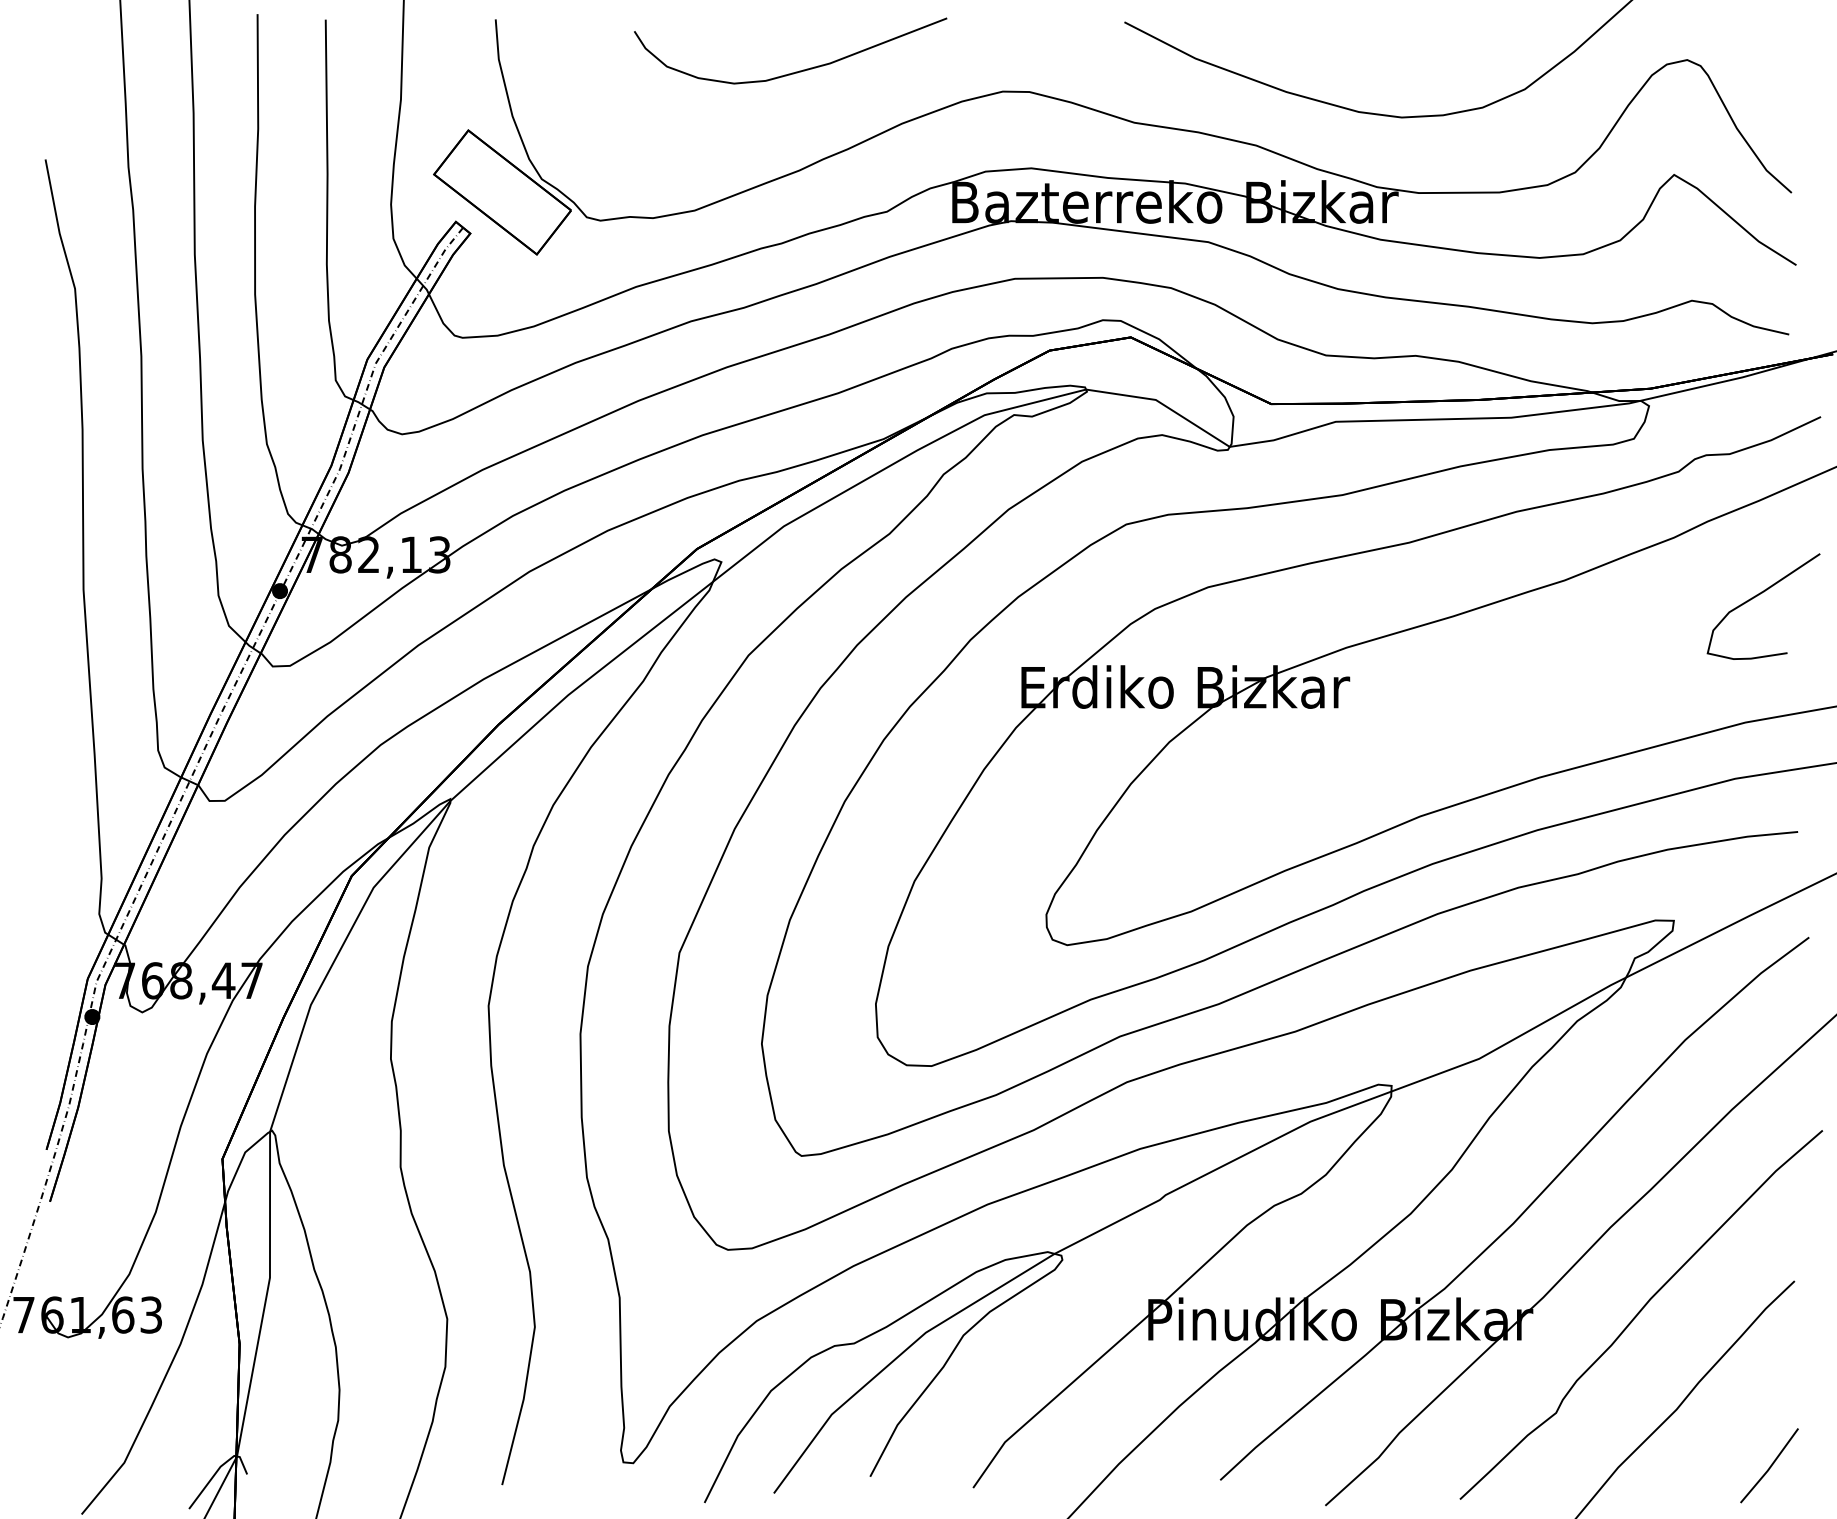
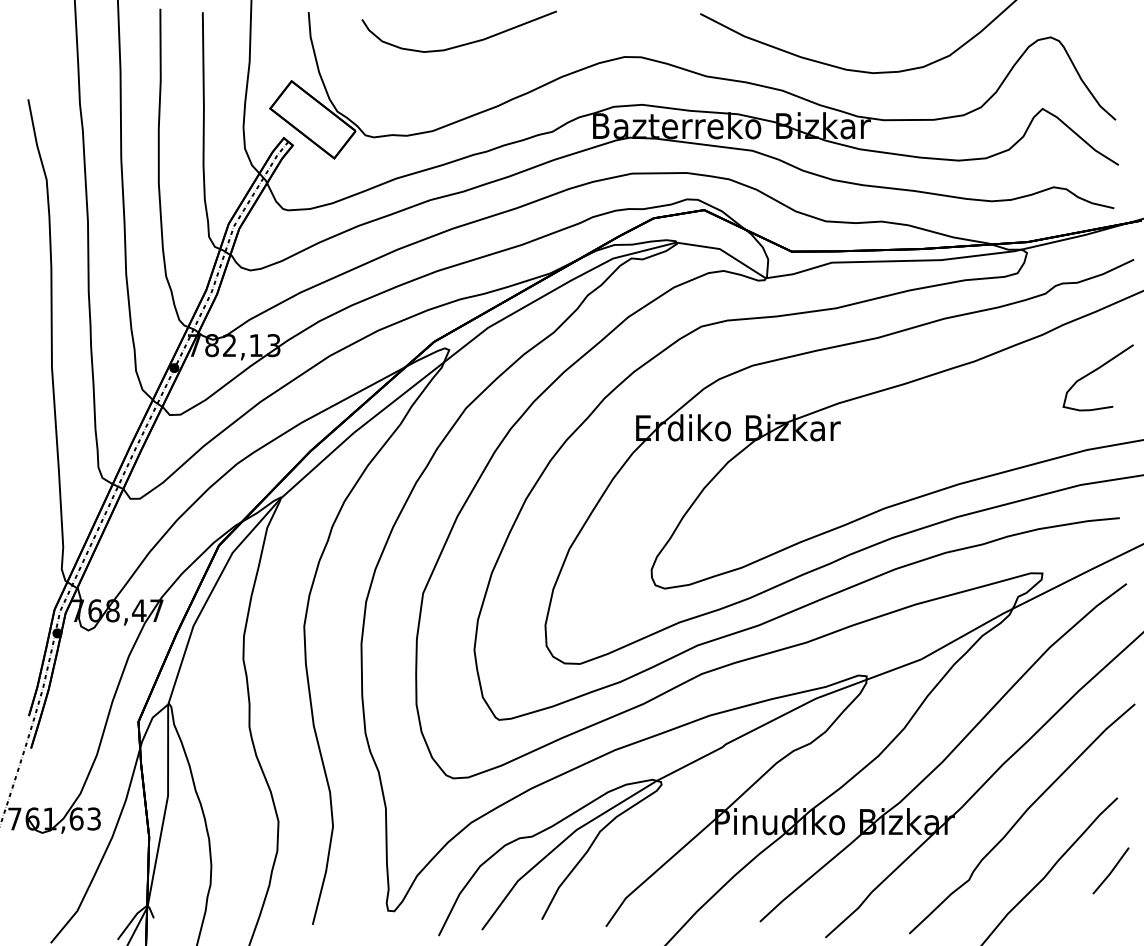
curve: (792, 71) -> (460, 44), moved
line: (1770, 1465) -> (1111, 870), moved

